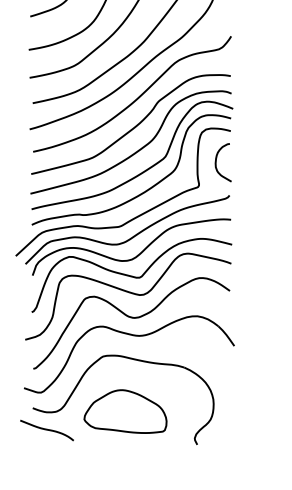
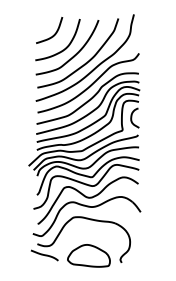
part: (124, 410) -> (88, 255), moved

